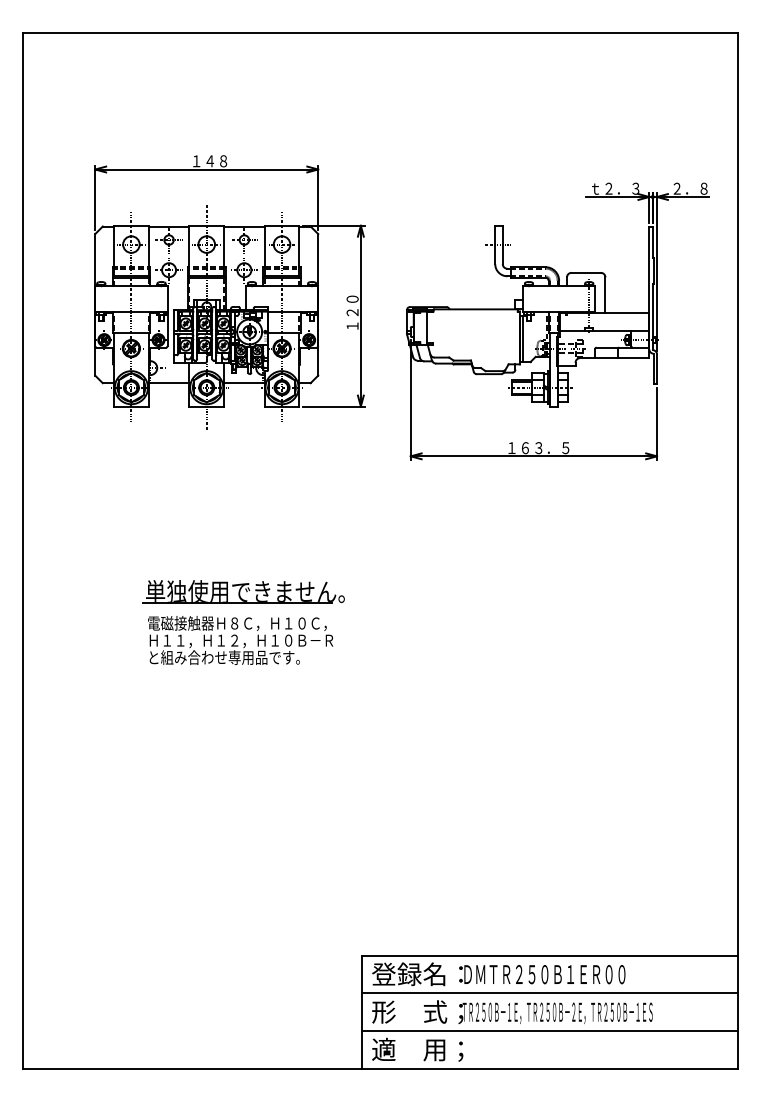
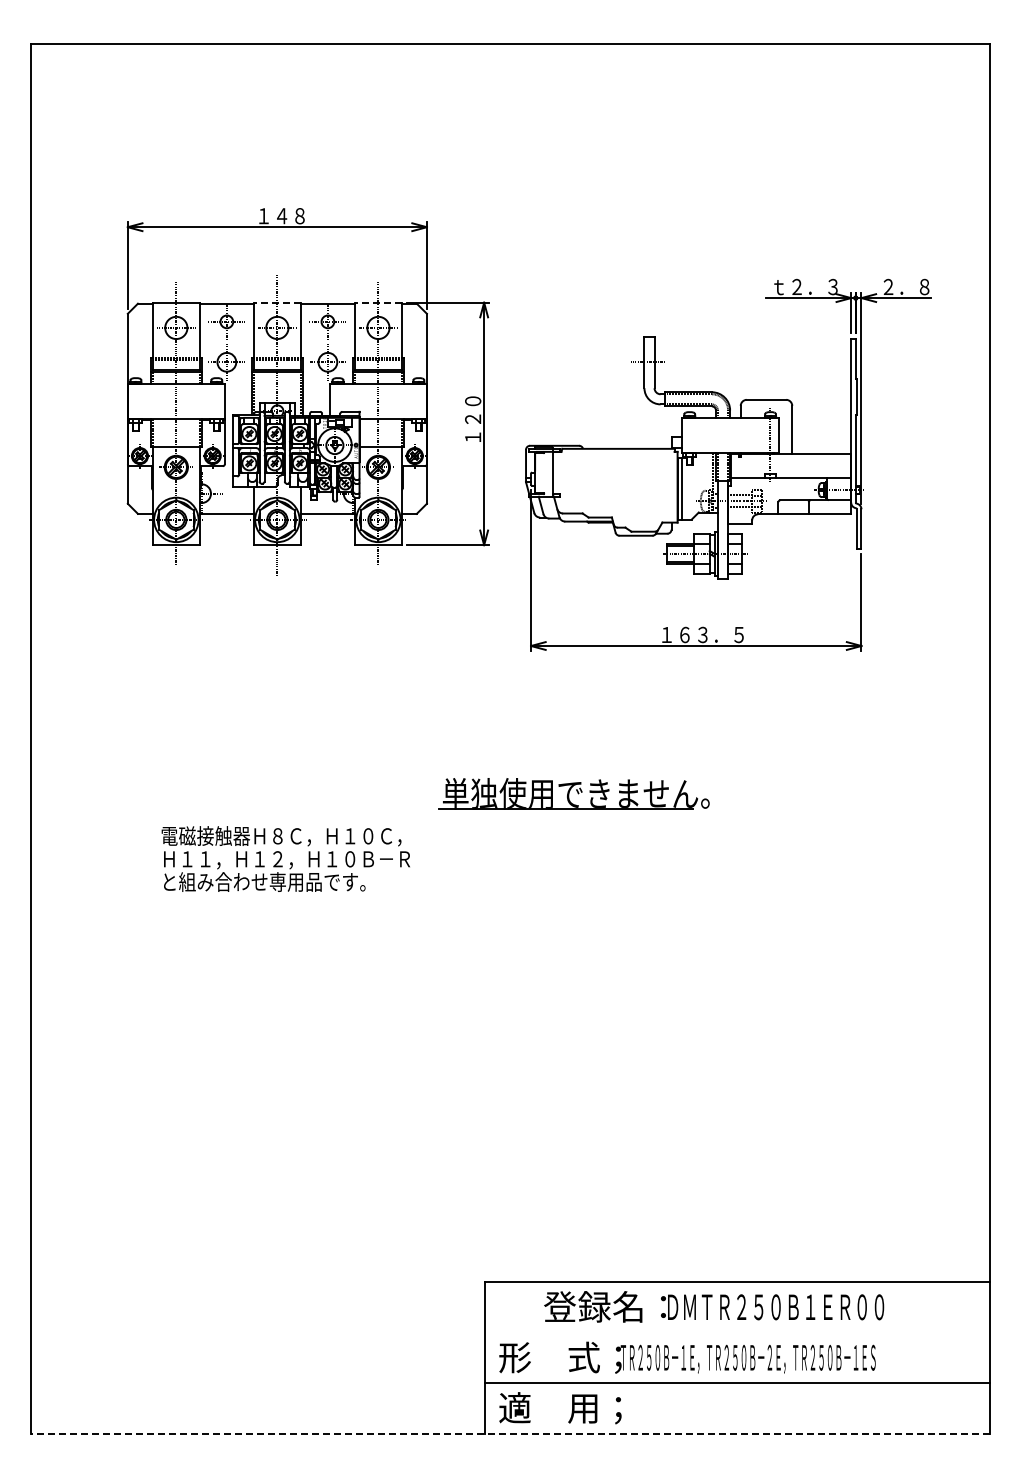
line: (206, 225) -> (276, 302), solid -> dashed
line: (281, 225) -> (377, 302), solid -> dashed
part: (557, 321) -> (728, 464), moved
part: (243, 591) -> (573, 793), moved
text: (240, 640) -> (285, 858), moved
text: (499, 974) -> (714, 1306), moved
line: (549, 993) -> (737, 1332), removed
line: (380, 1068) -> (510, 1433), solid -> dashed

